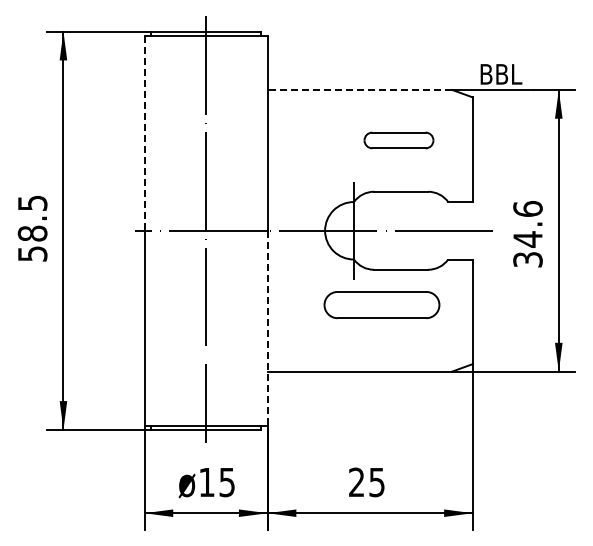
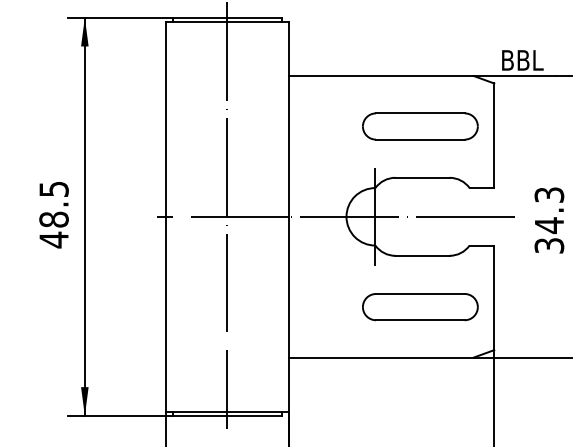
line: (359, 89) -> (380, 75), dashed -> solid
line: (144, 133) -> (165, 119), dashed -> solid
part: (398, 140) -> (419, 126), size x1.67
text: (527, 208) -> (548, 194), 34.6 -> 34.3
text: (32, 253) -> (53, 239), 58.5 -> 48.5
part: (381, 305) -> (419, 307), moved
line: (267, 328) -> (288, 314), dashed -> solid

